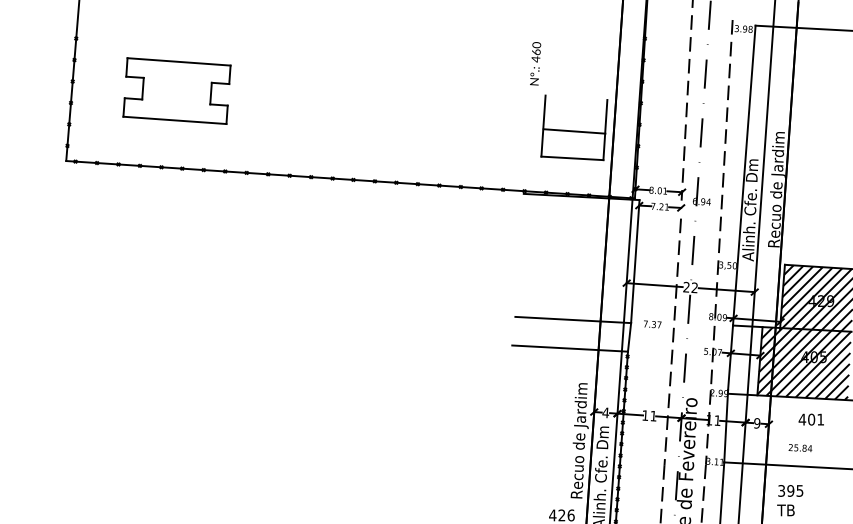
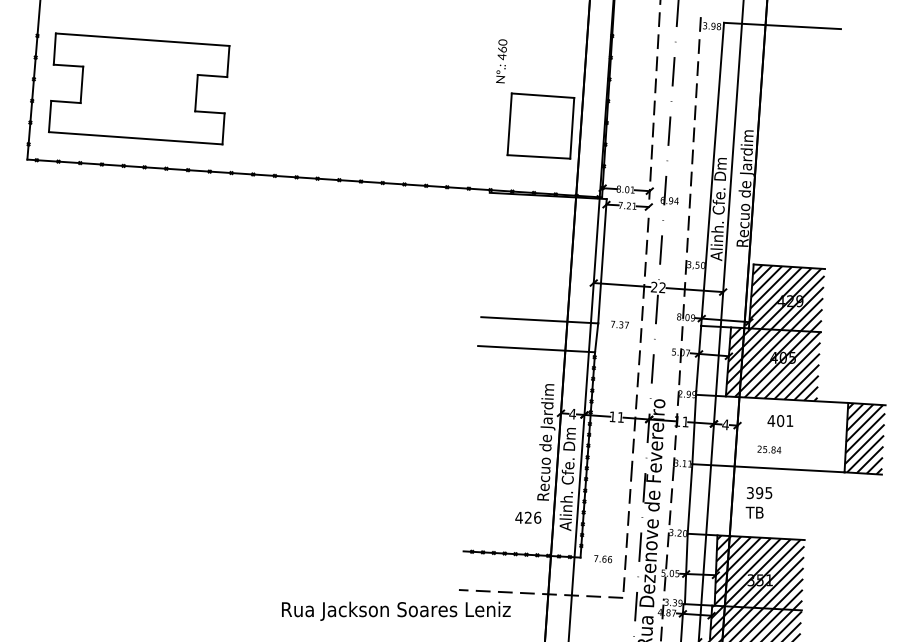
part: (177, 90) -> (139, 88), size x1.67
line: (573, 131) -> (542, 95), moved
text: (757, 423) -> (725, 424), 9 -> 4

